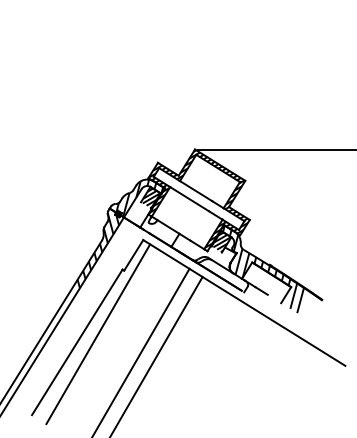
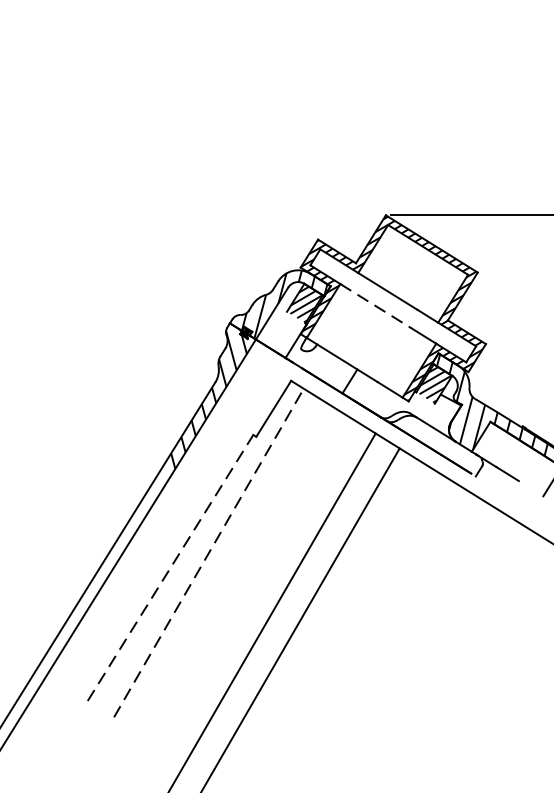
line: (189, 199) -> (375, 306), solid -> dashed
line: (98, 334) -> (209, 553), solid -> dashed
line: (77, 342) -> (170, 568), solid -> dashed

